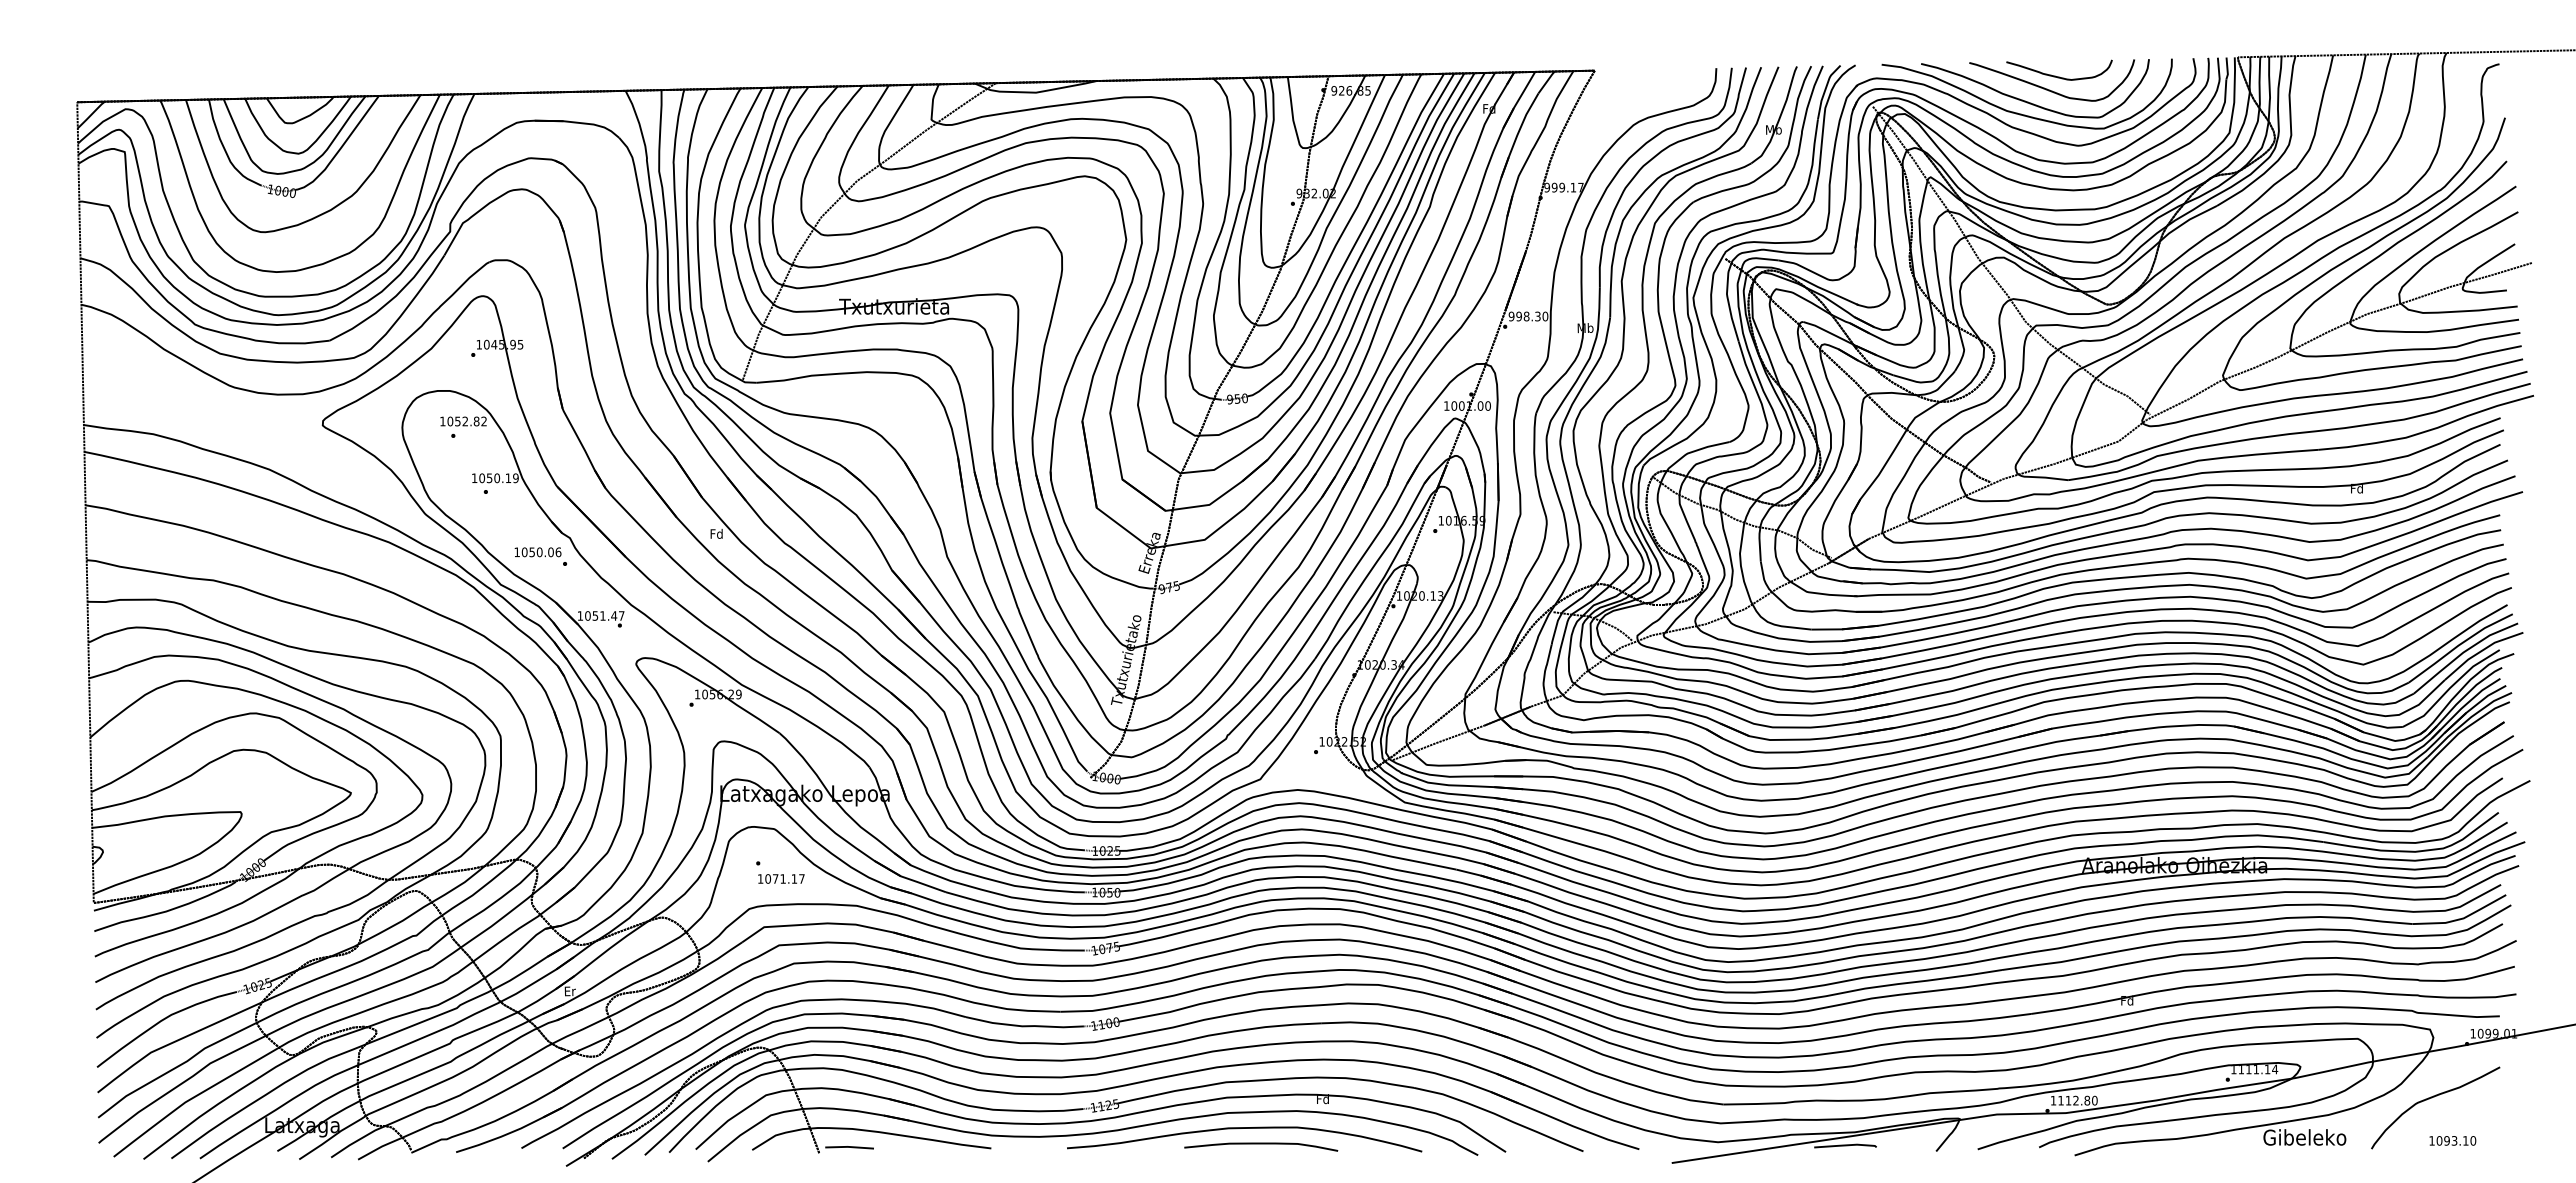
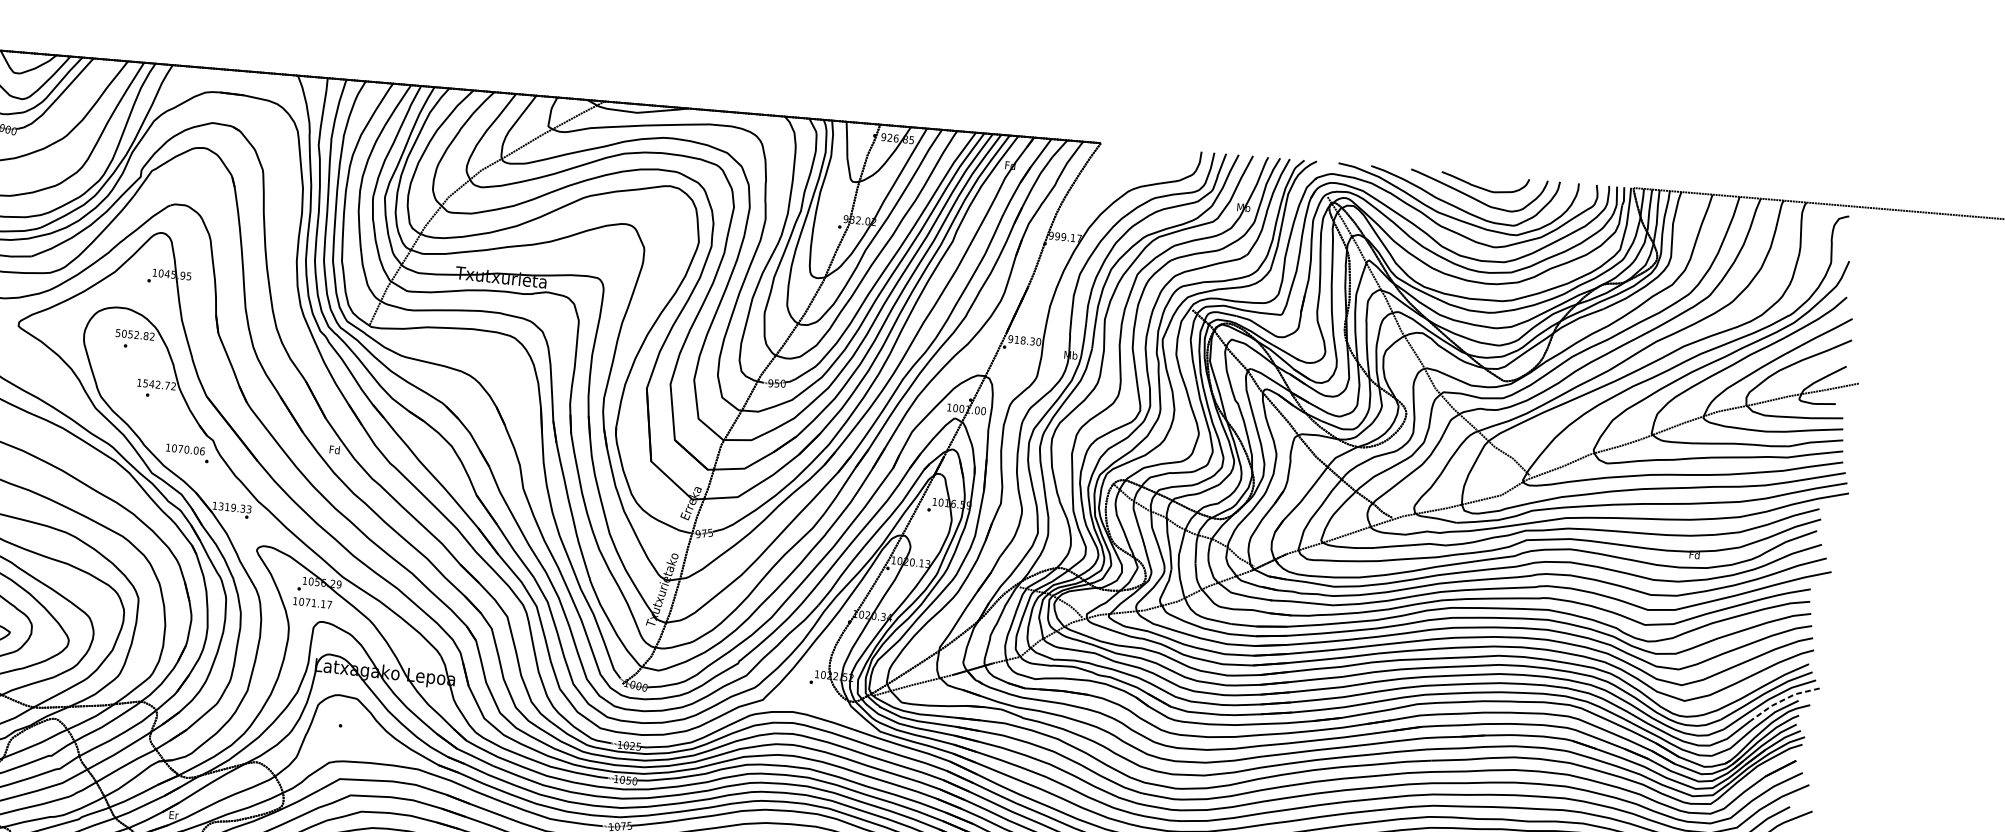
text: (1518, 316) -> (1016, 339), 998.30 -> 918.30
text: (442, 421) -> (117, 333), 1052.82 -> 5052.82
text: (498, 478) -> (159, 385), 1050.19 -> 1542.72
text: (531, 552) -> (180, 449), 1050.06 -> 1070.06
text: (604, 615) -> (234, 507), 1051.47 -> 1319.33
line: (2480, 651) -> (1782, 700), solid -> dashed
text: (781, 878) -> (312, 602), moved

